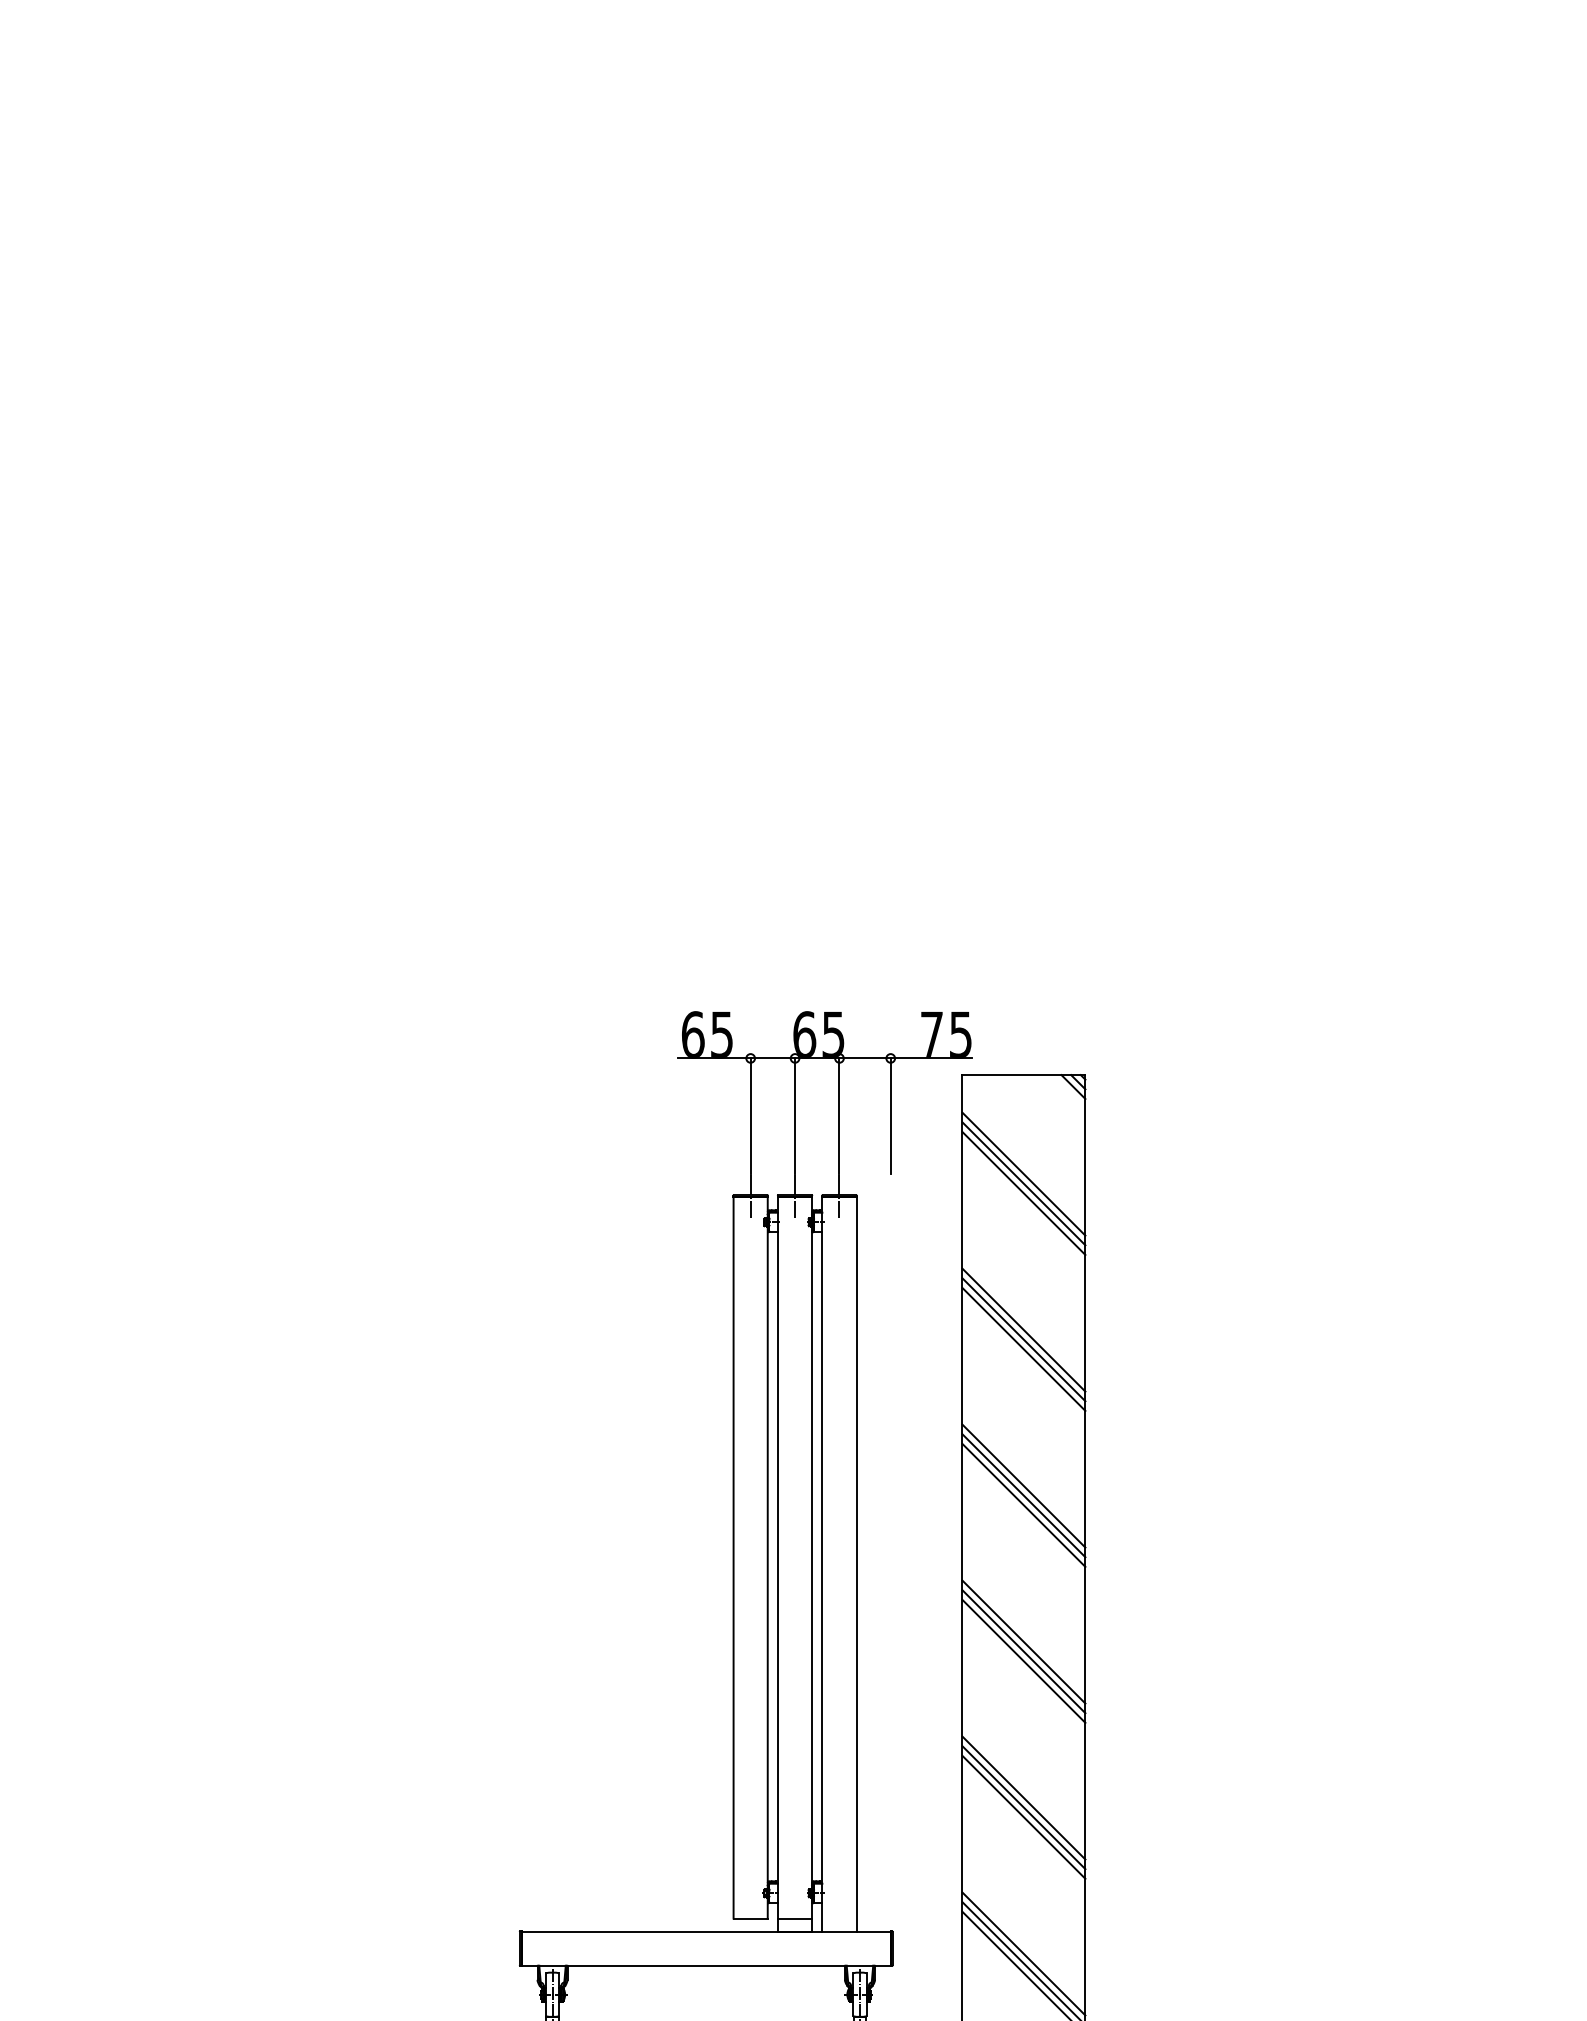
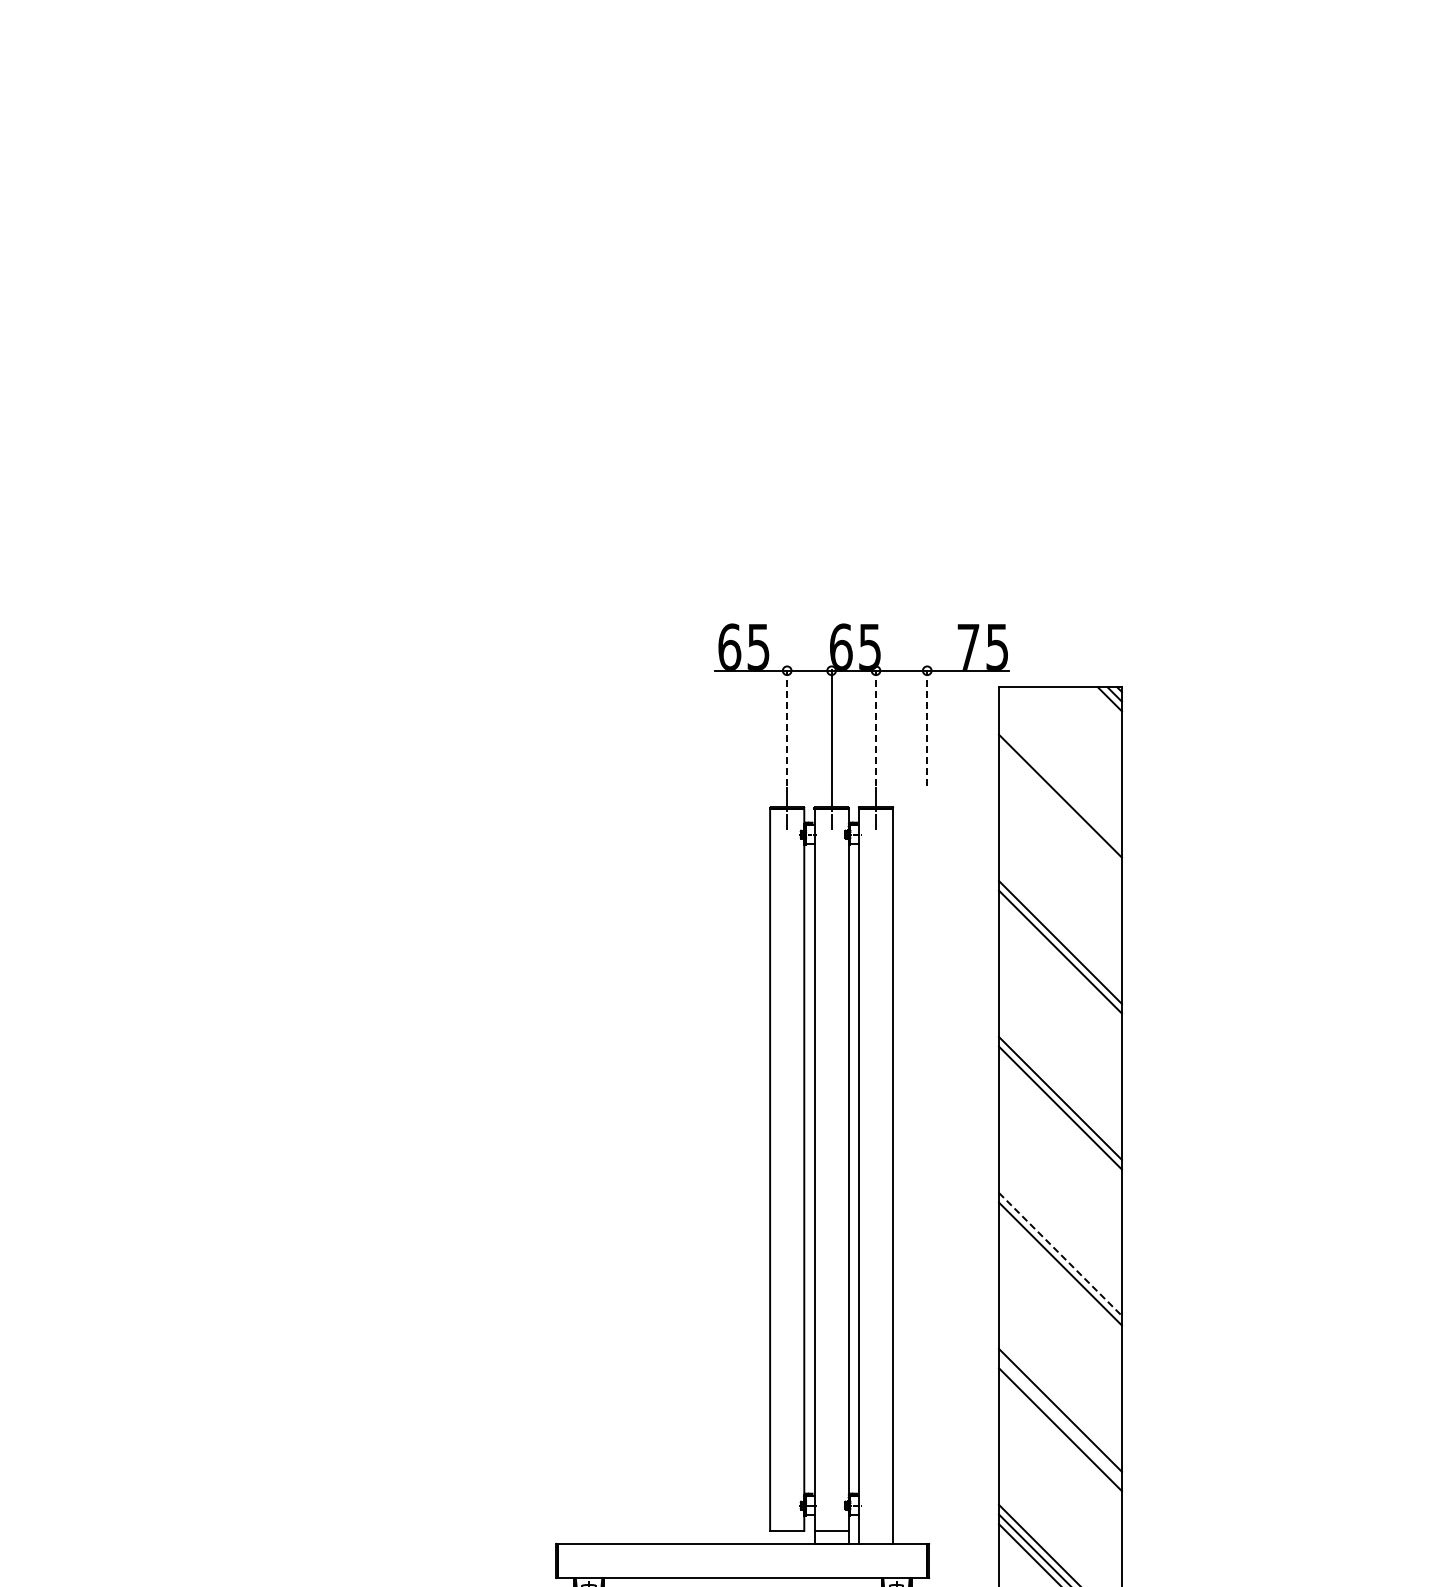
line: (750, 1115) -> (787, 727), solid -> dashed
line: (839, 1115) -> (876, 727), solid -> dashed
line: (890, 1115) -> (927, 727), solid -> dashed
line: (1023, 1173) -> (1060, 785), removed
line: (1023, 1193) -> (1060, 805), removed
line: (1023, 1348) -> (1060, 960), removed
line: (1023, 1504) -> (1060, 1116), removed
line: (1023, 1642) -> (1060, 1254), solid -> dashed
line: (1023, 1660) -> (1060, 1272), removed
line: (1023, 1807) -> (1060, 1419), removed

